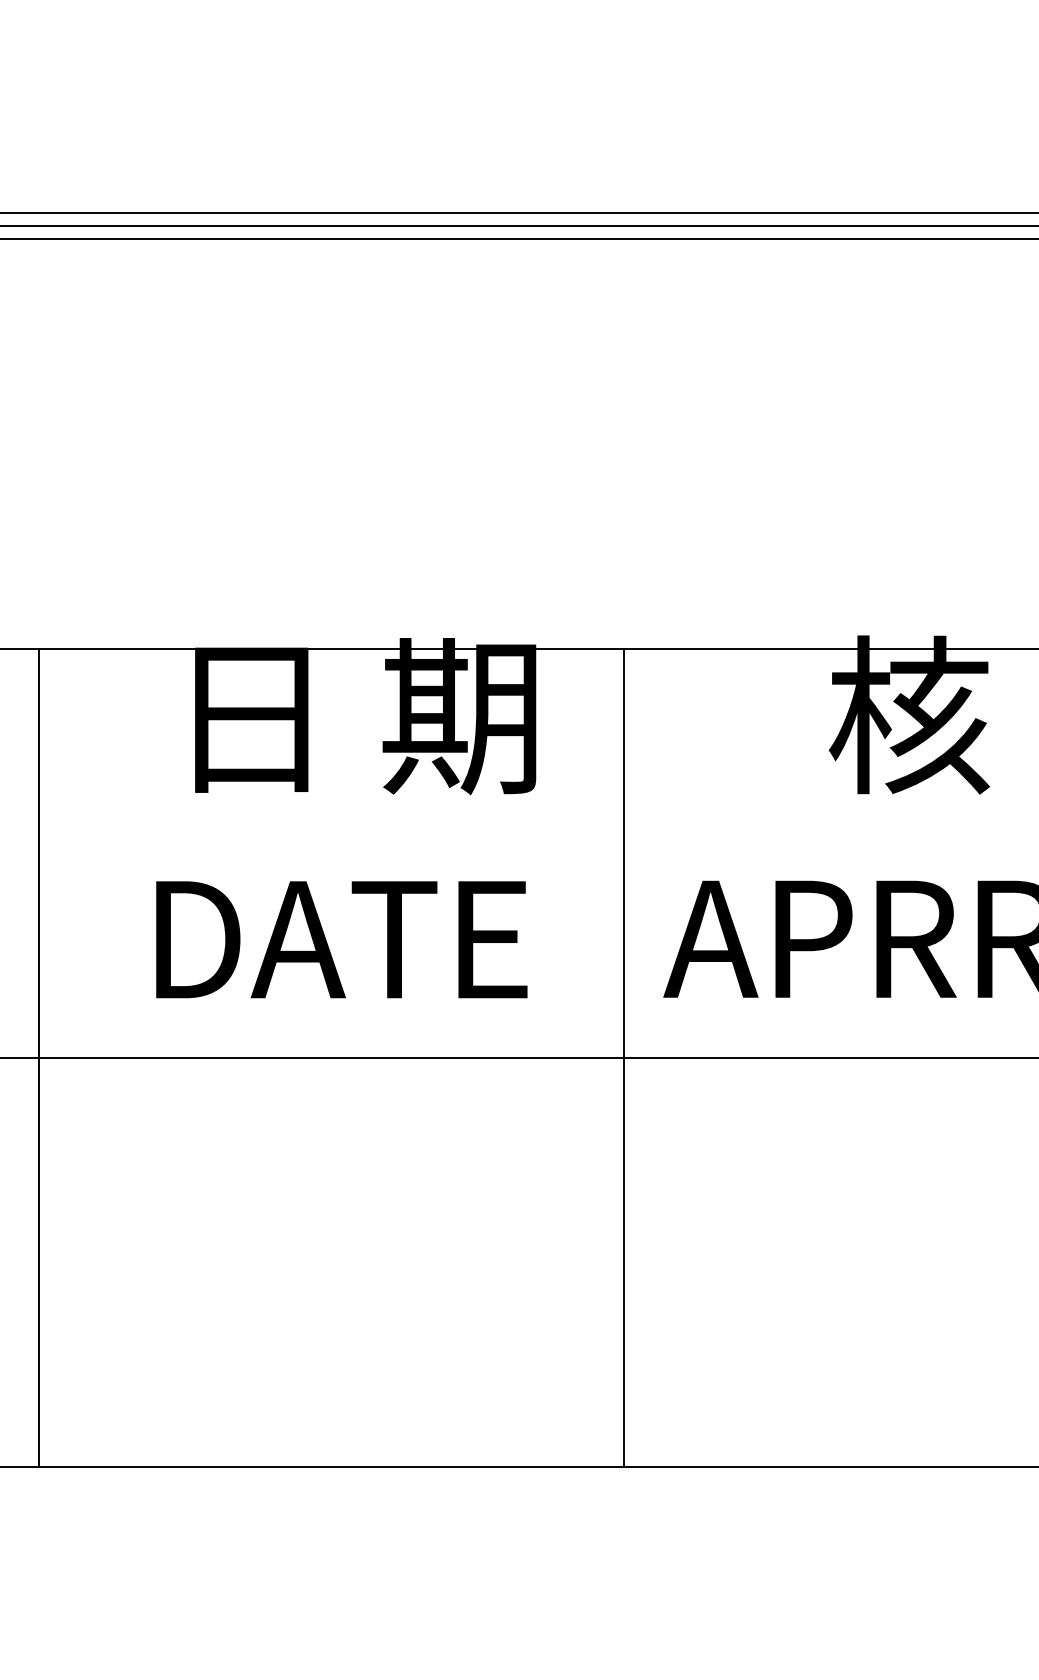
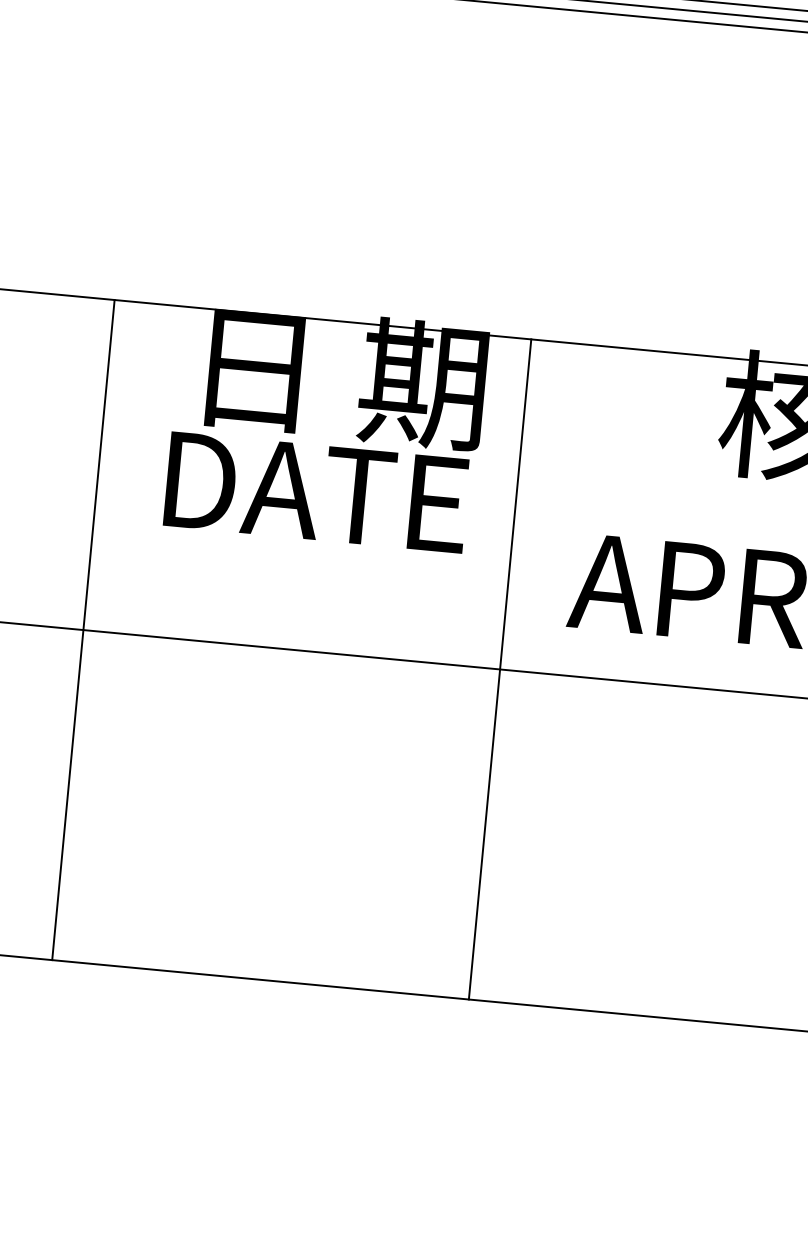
text: (341, 939) -> (316, 492), moved
line: (38, 1057) -> (83, 629), moved
line: (623, 1057) -> (500, 669), moved

